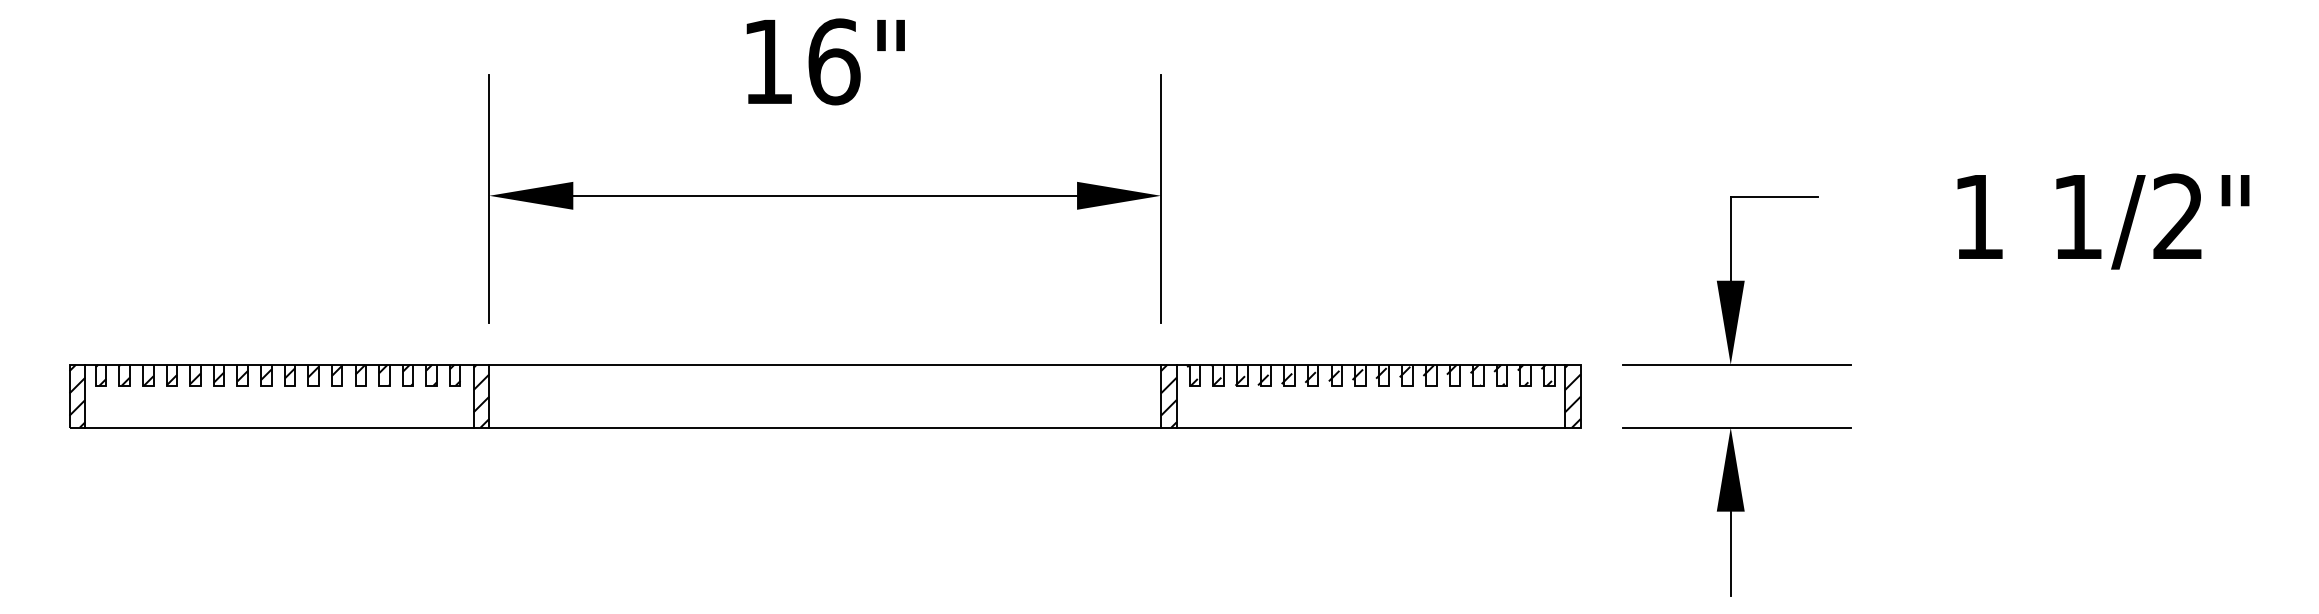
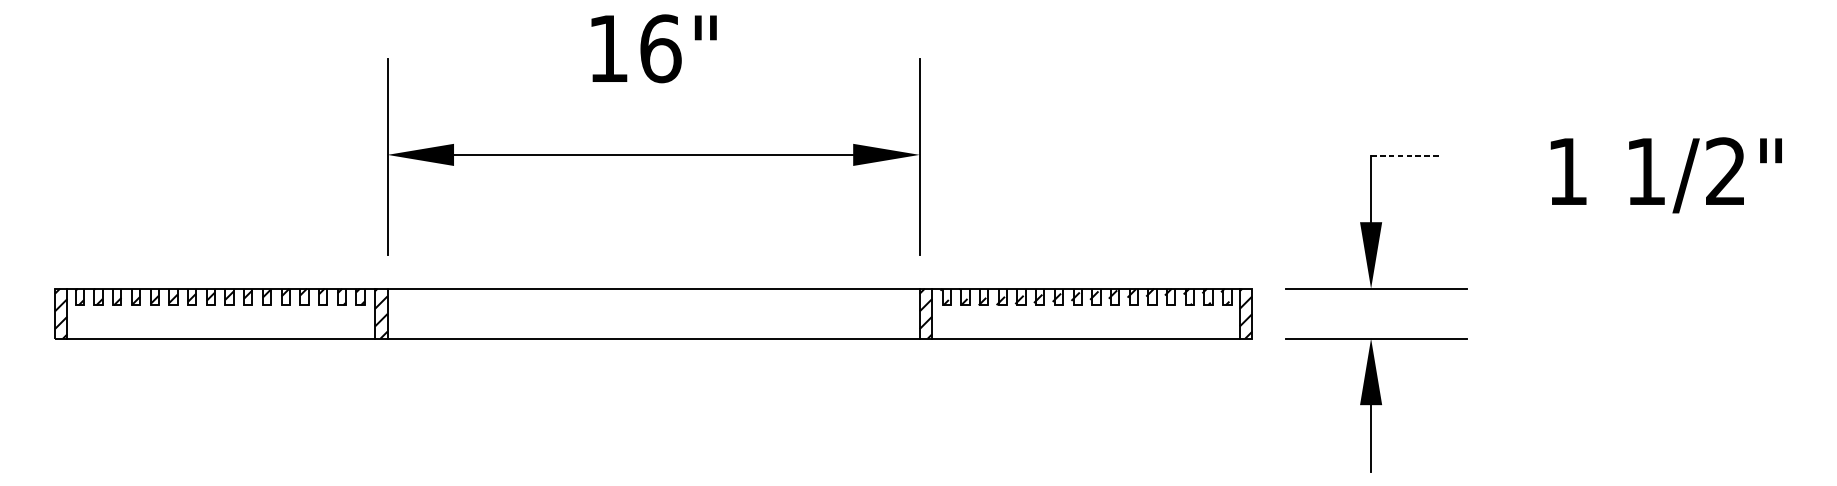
line: (1774, 196) -> (1405, 155), solid -> dashed

